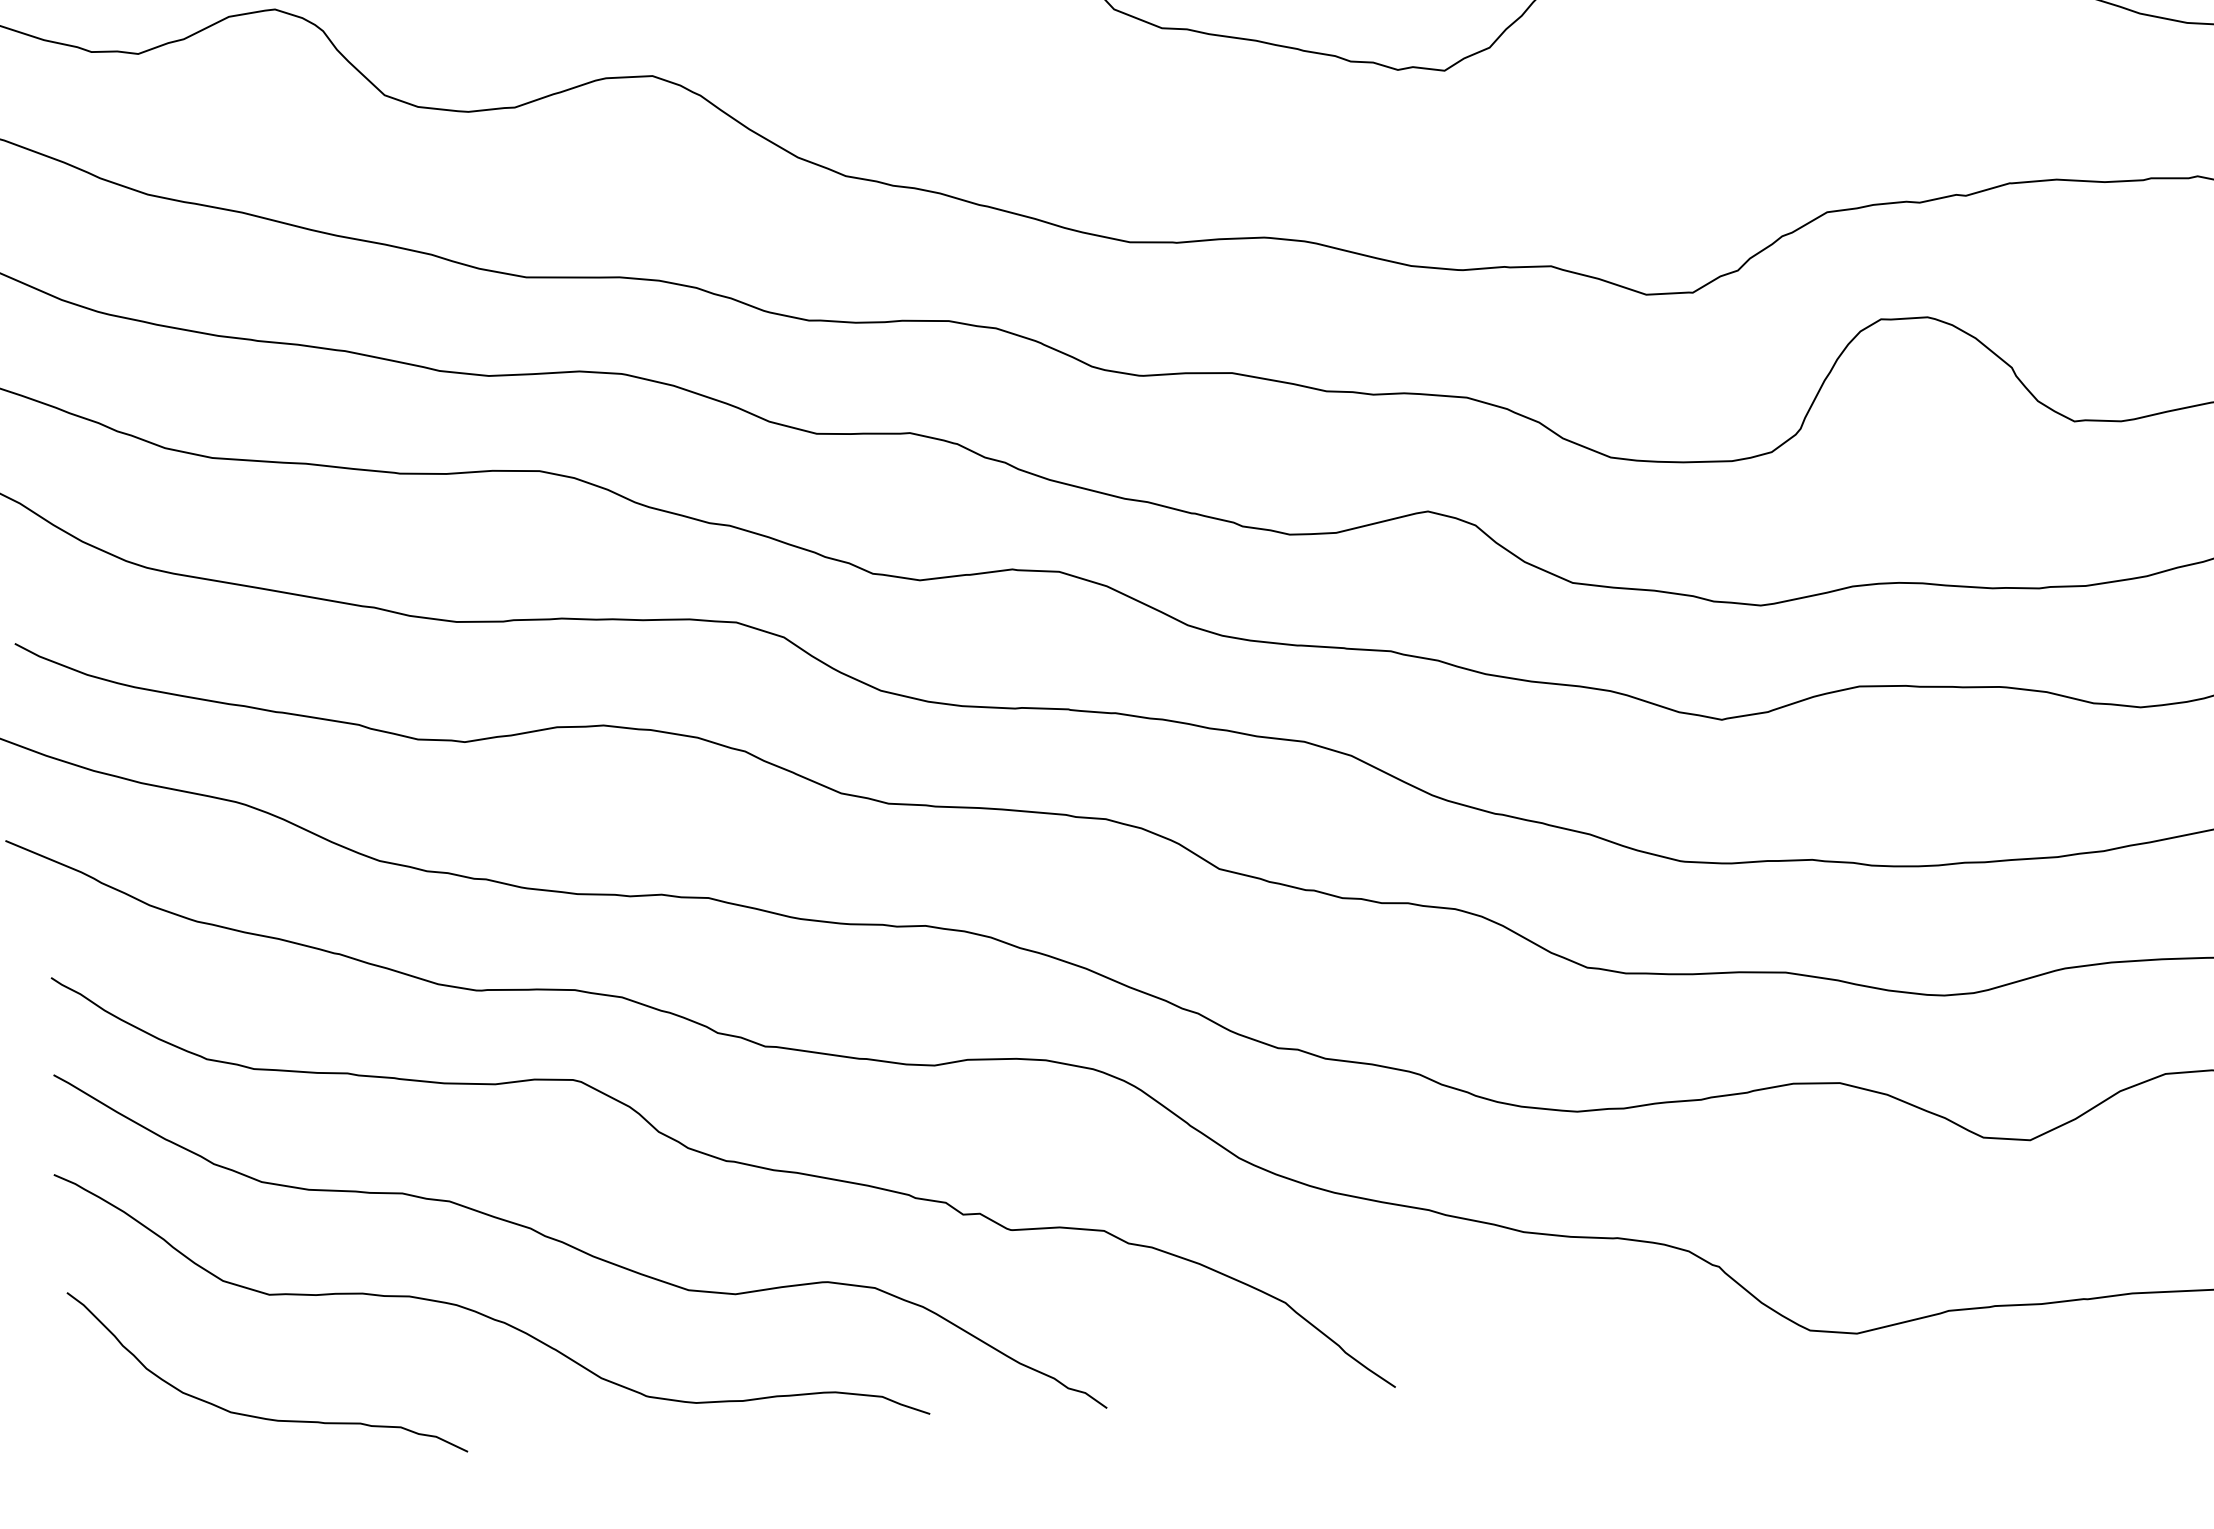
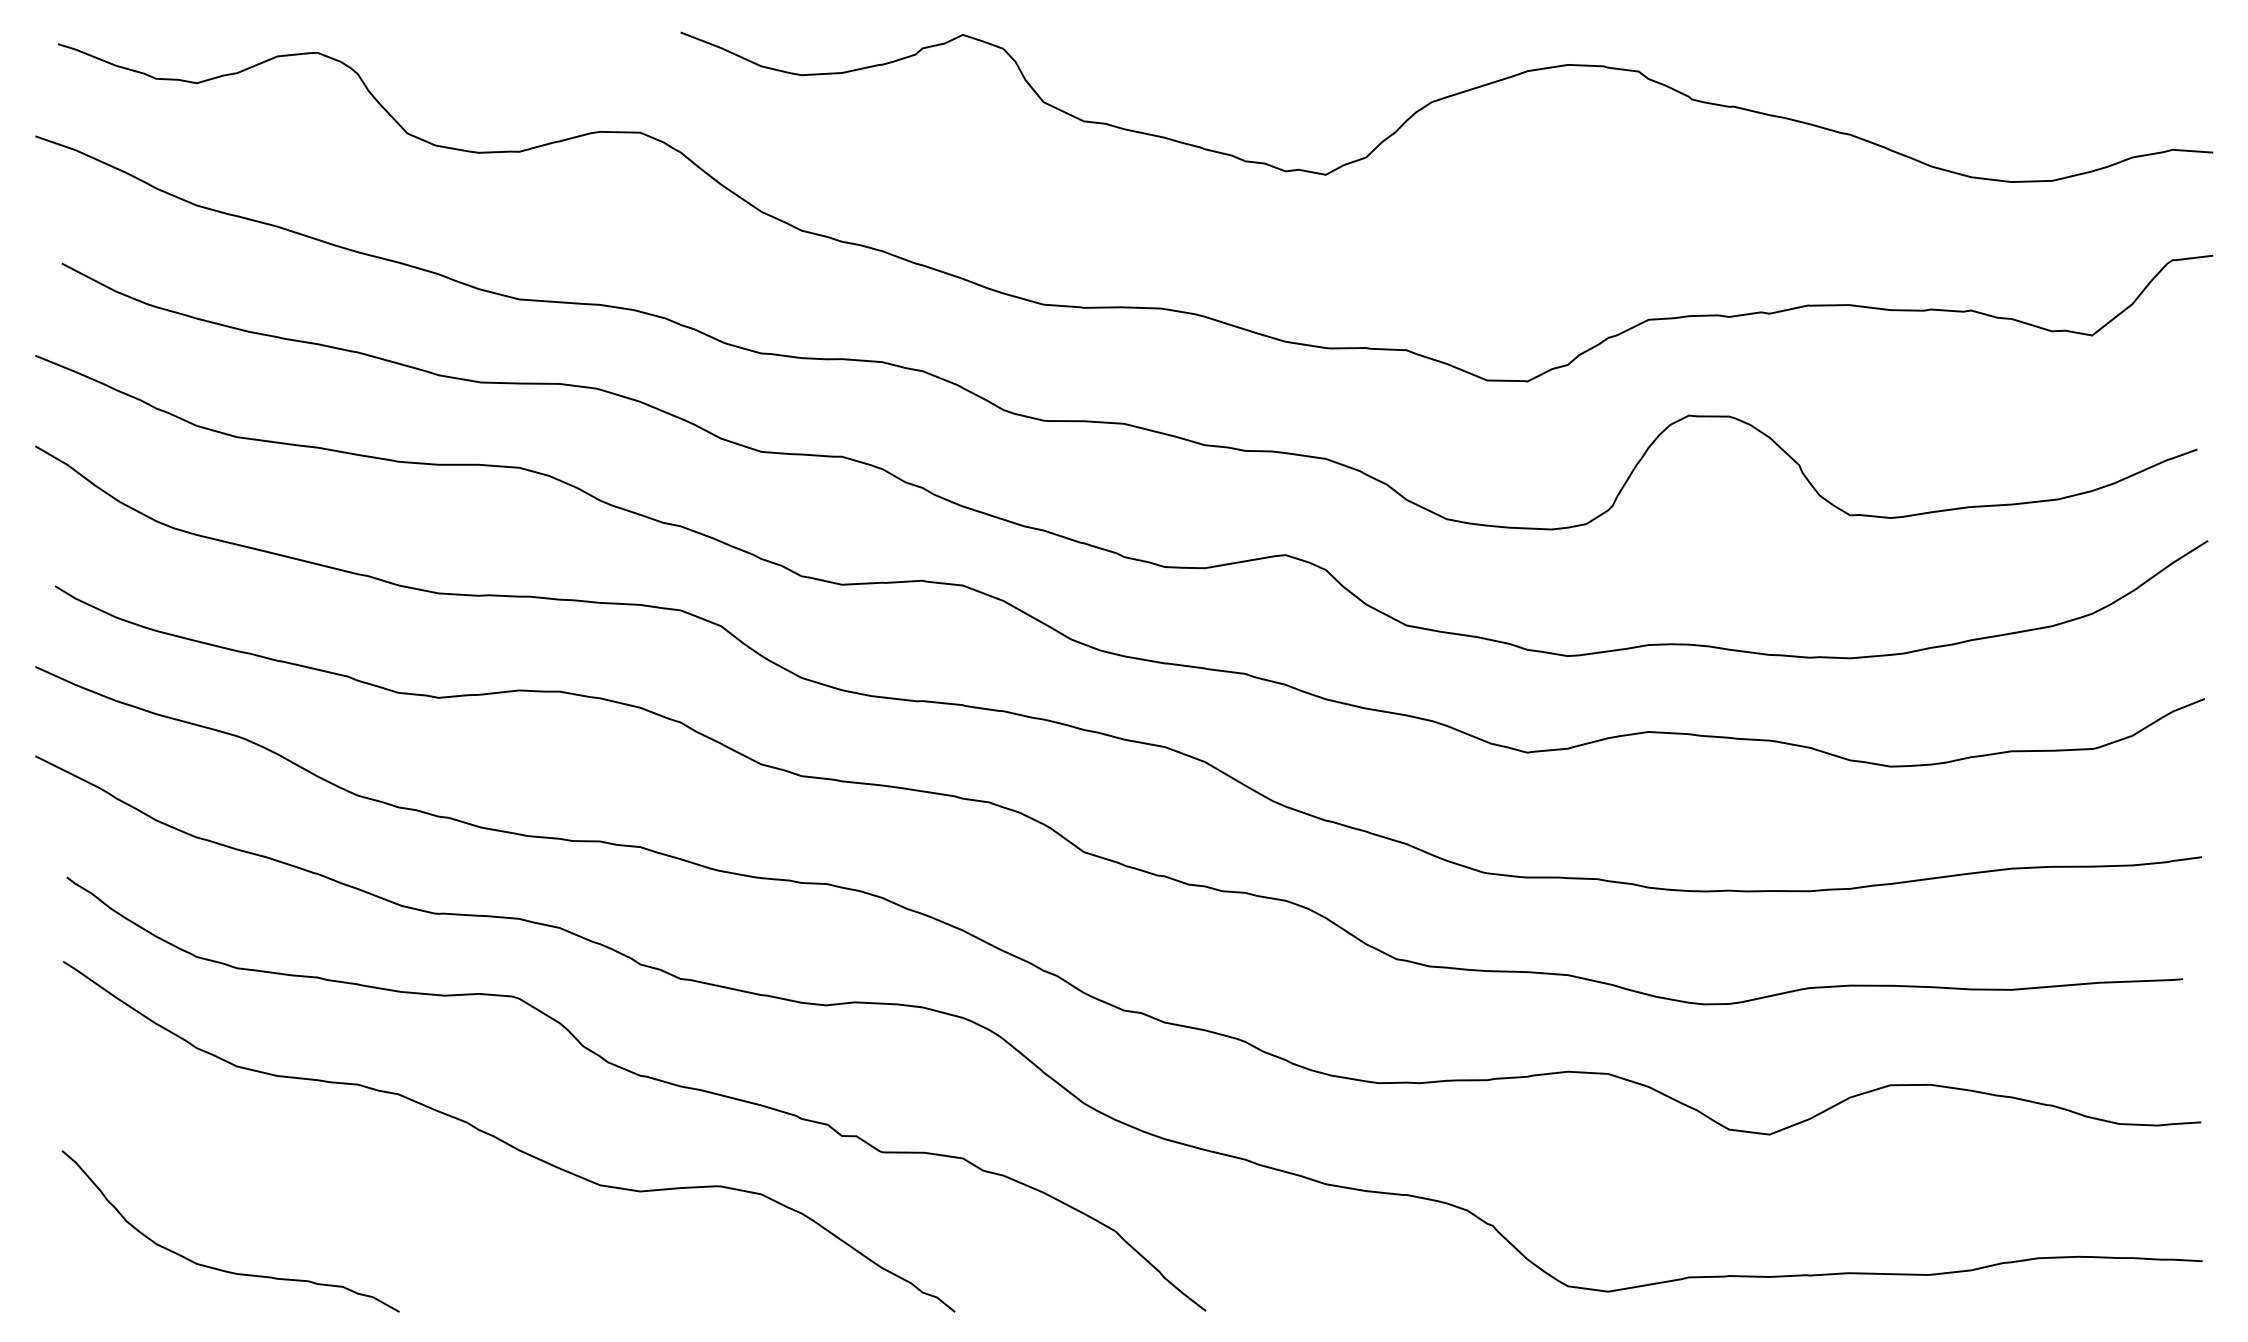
curve: (483, 1313) -> (421, 1193), removed

